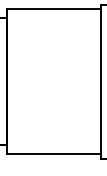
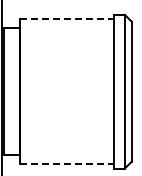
line: (54, 9) -> (66, 19), solid -> dashed
line: (54, 154) -> (66, 164), solid -> dashed

